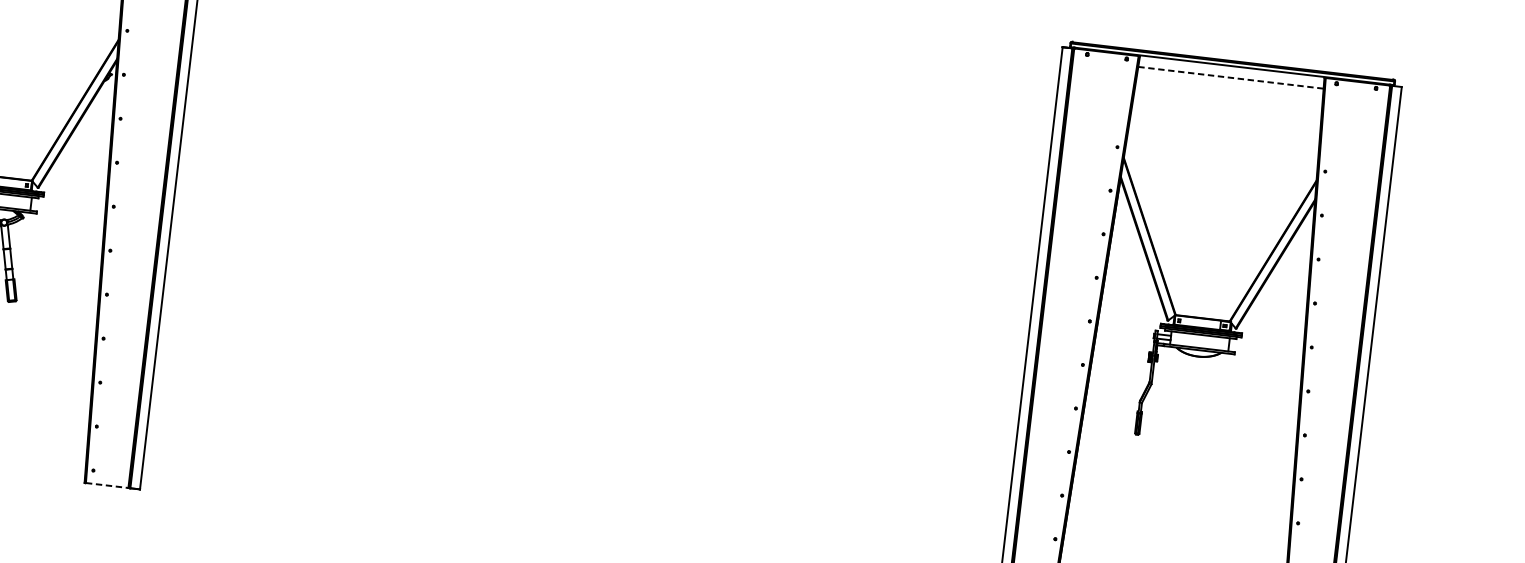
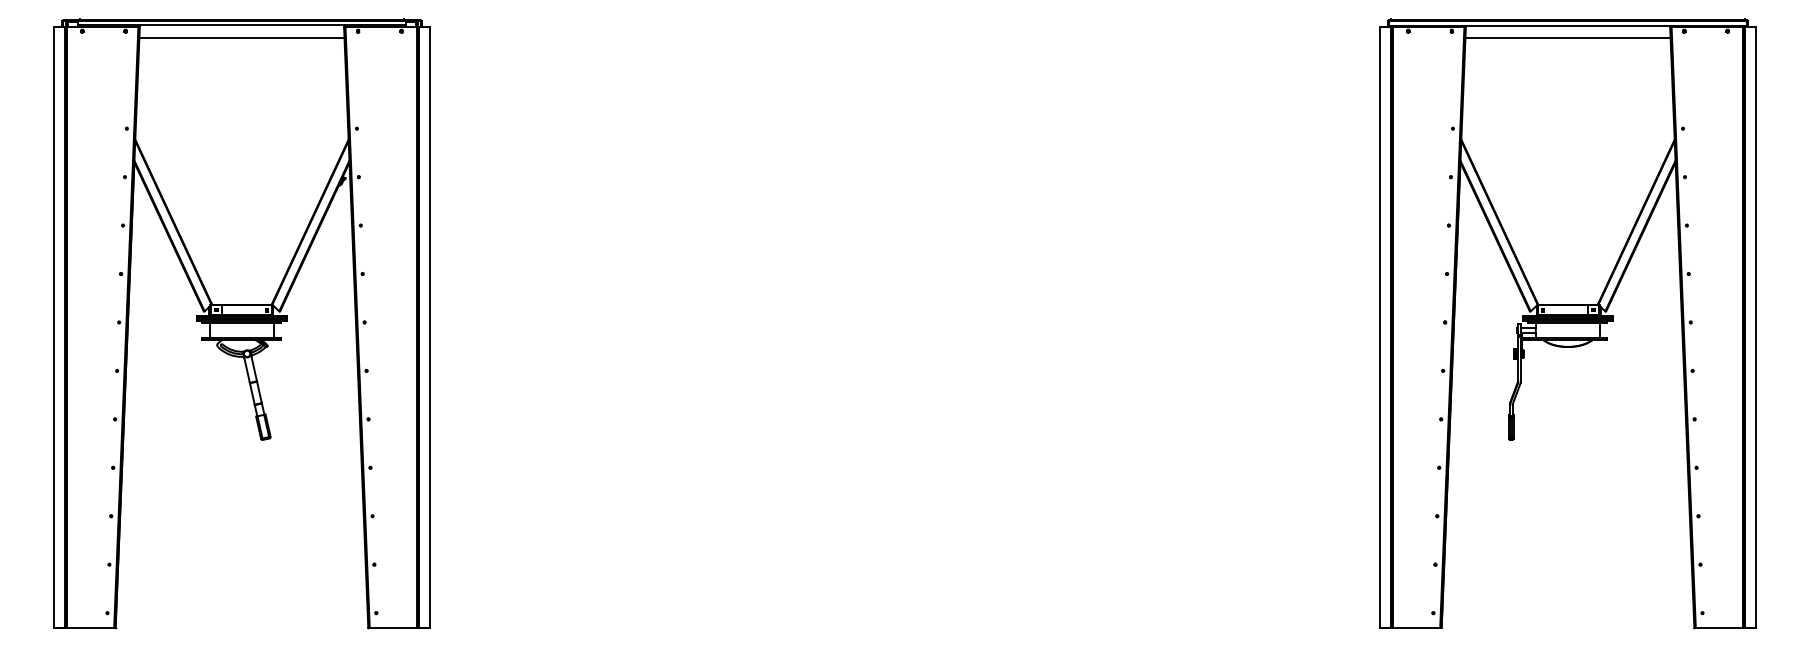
line: (1231, 77) -> (1568, 38), dashed -> solid
line: (107, 485) -> (393, 627), dashed -> solid

